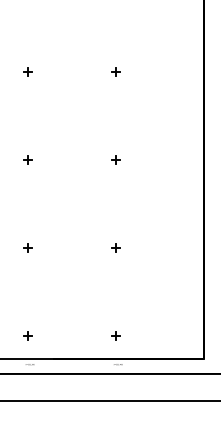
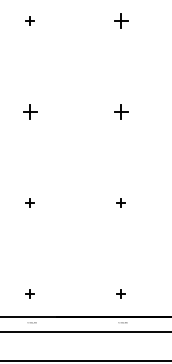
part: (115, 71) -> (120, 20), size x1.6
part: (27, 159) -> (29, 111), size x1.6
part: (115, 159) -> (120, 111), size x1.6

